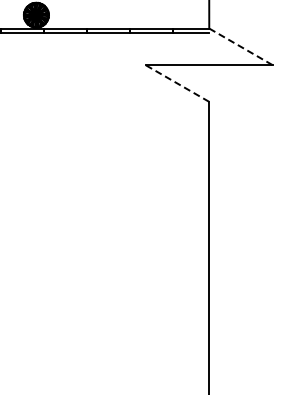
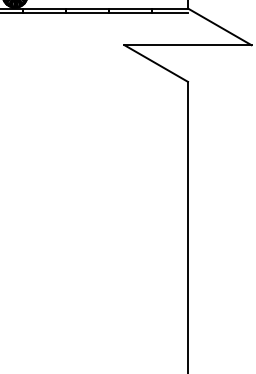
line: (241, 46) -> (220, 26), dashed -> solid
line: (177, 83) -> (156, 63), dashed -> solid

